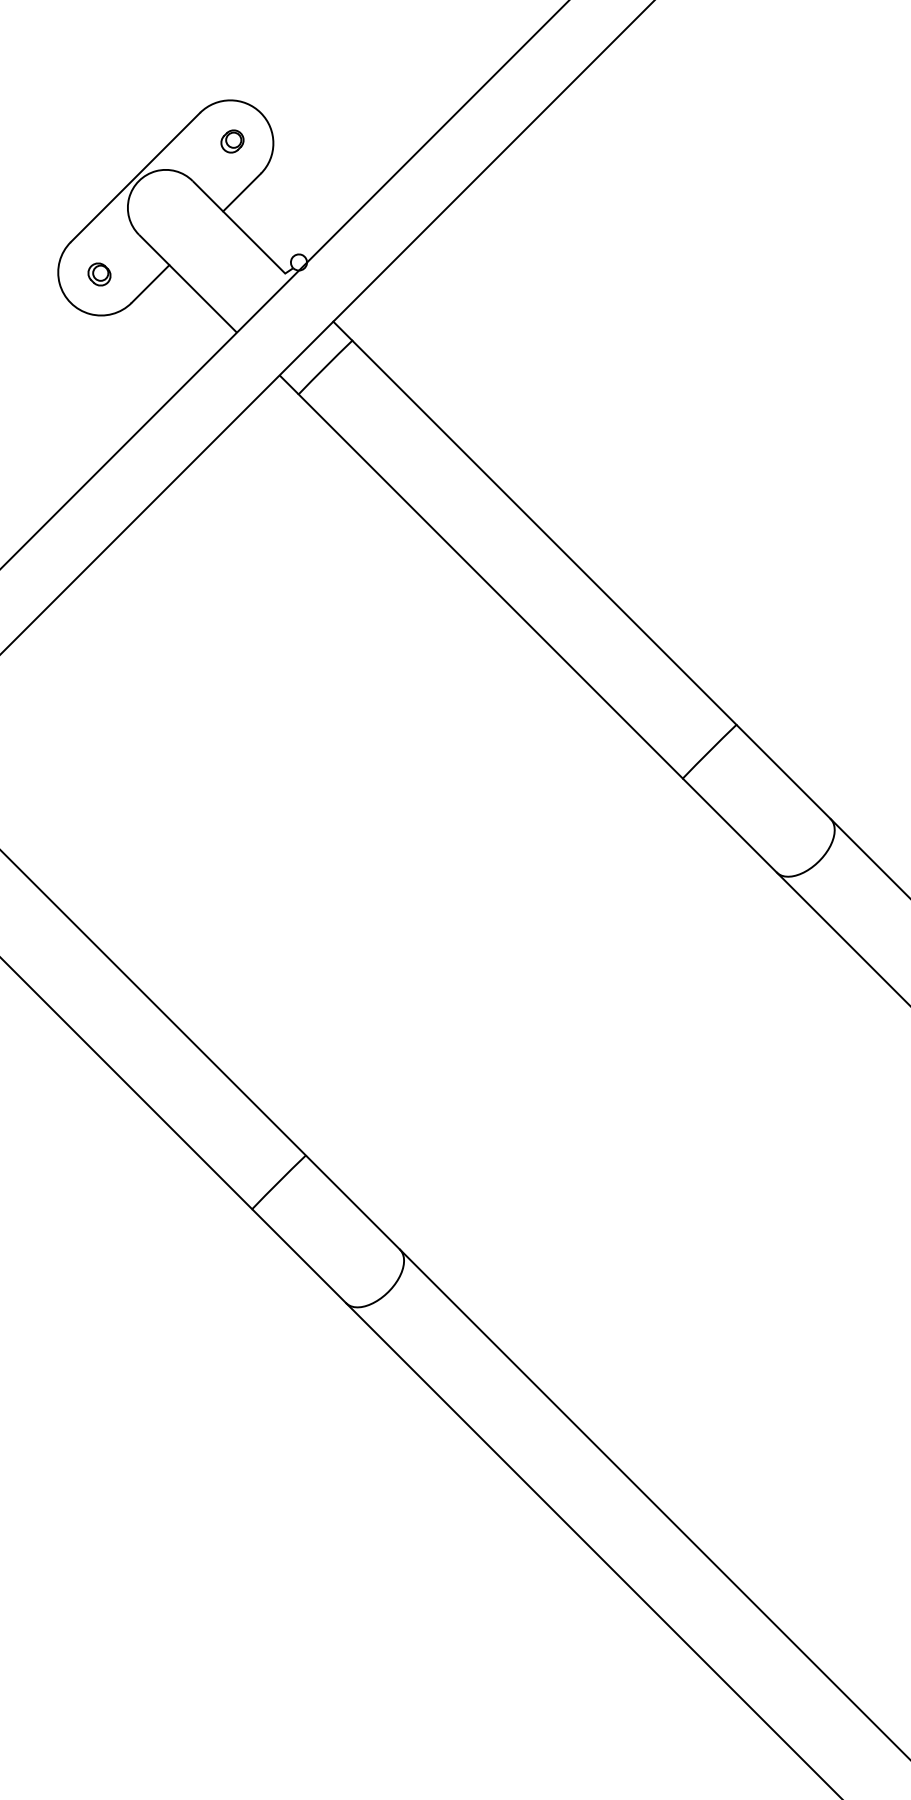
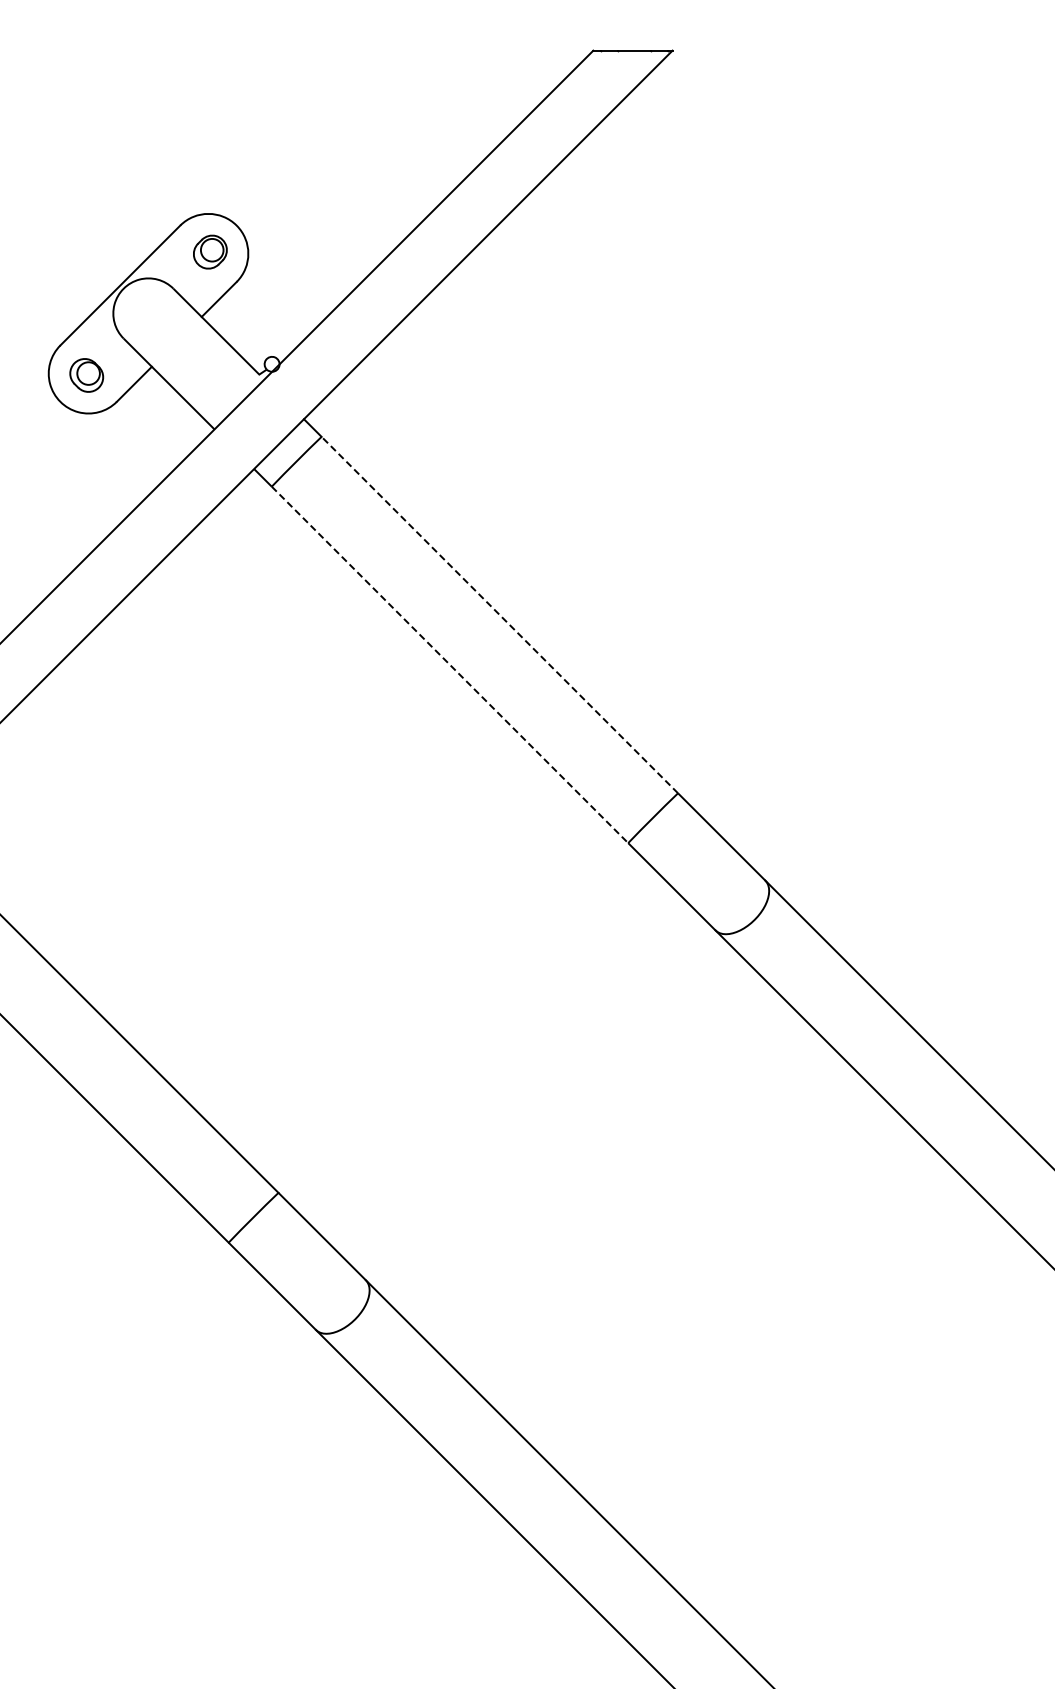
part: (232, 140) -> (210, 251), size x1.6
part: (100, 274) -> (87, 375), size x1.6
line: (544, 532) -> (499, 614), solid -> dashed
line: (491, 587) -> (450, 665), solid -> dashed

